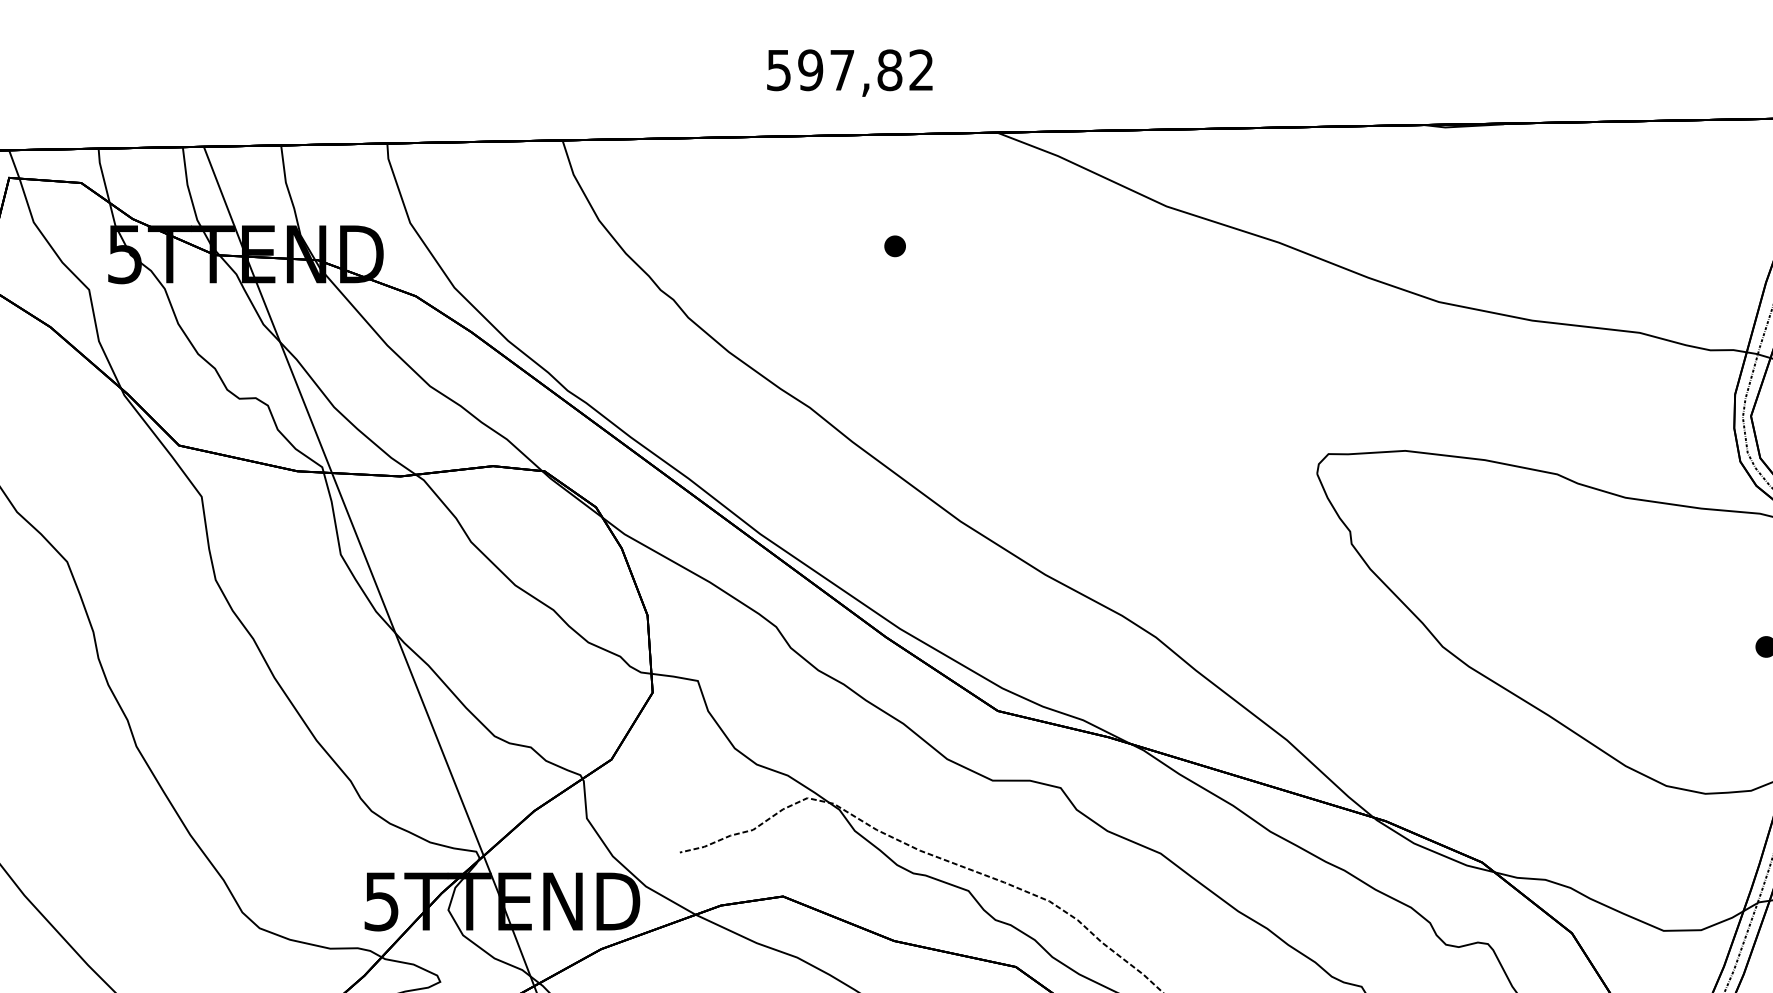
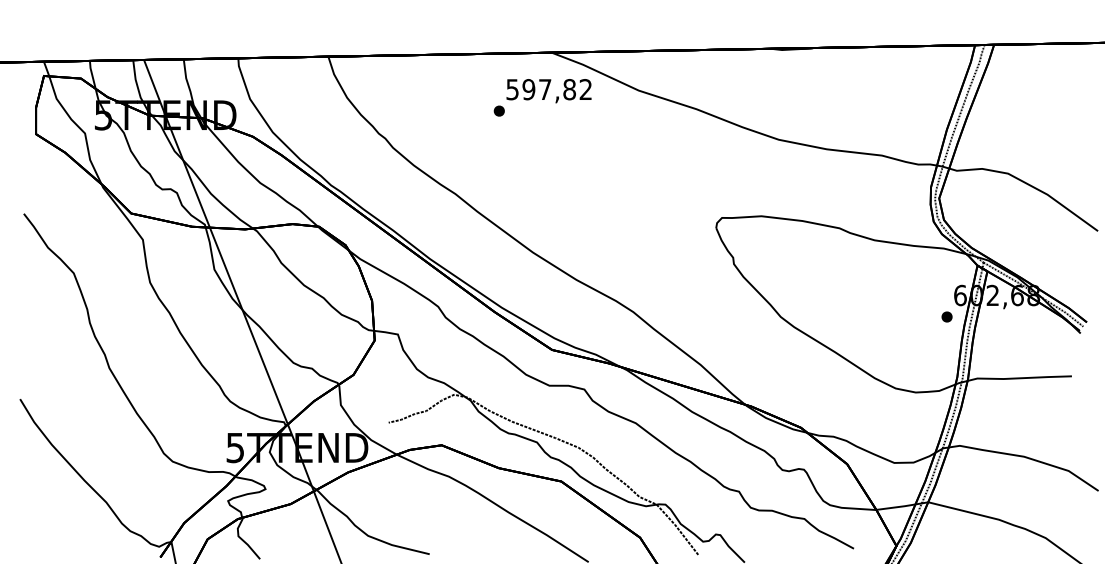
text: (848, 73) -> (548, 91), moved

